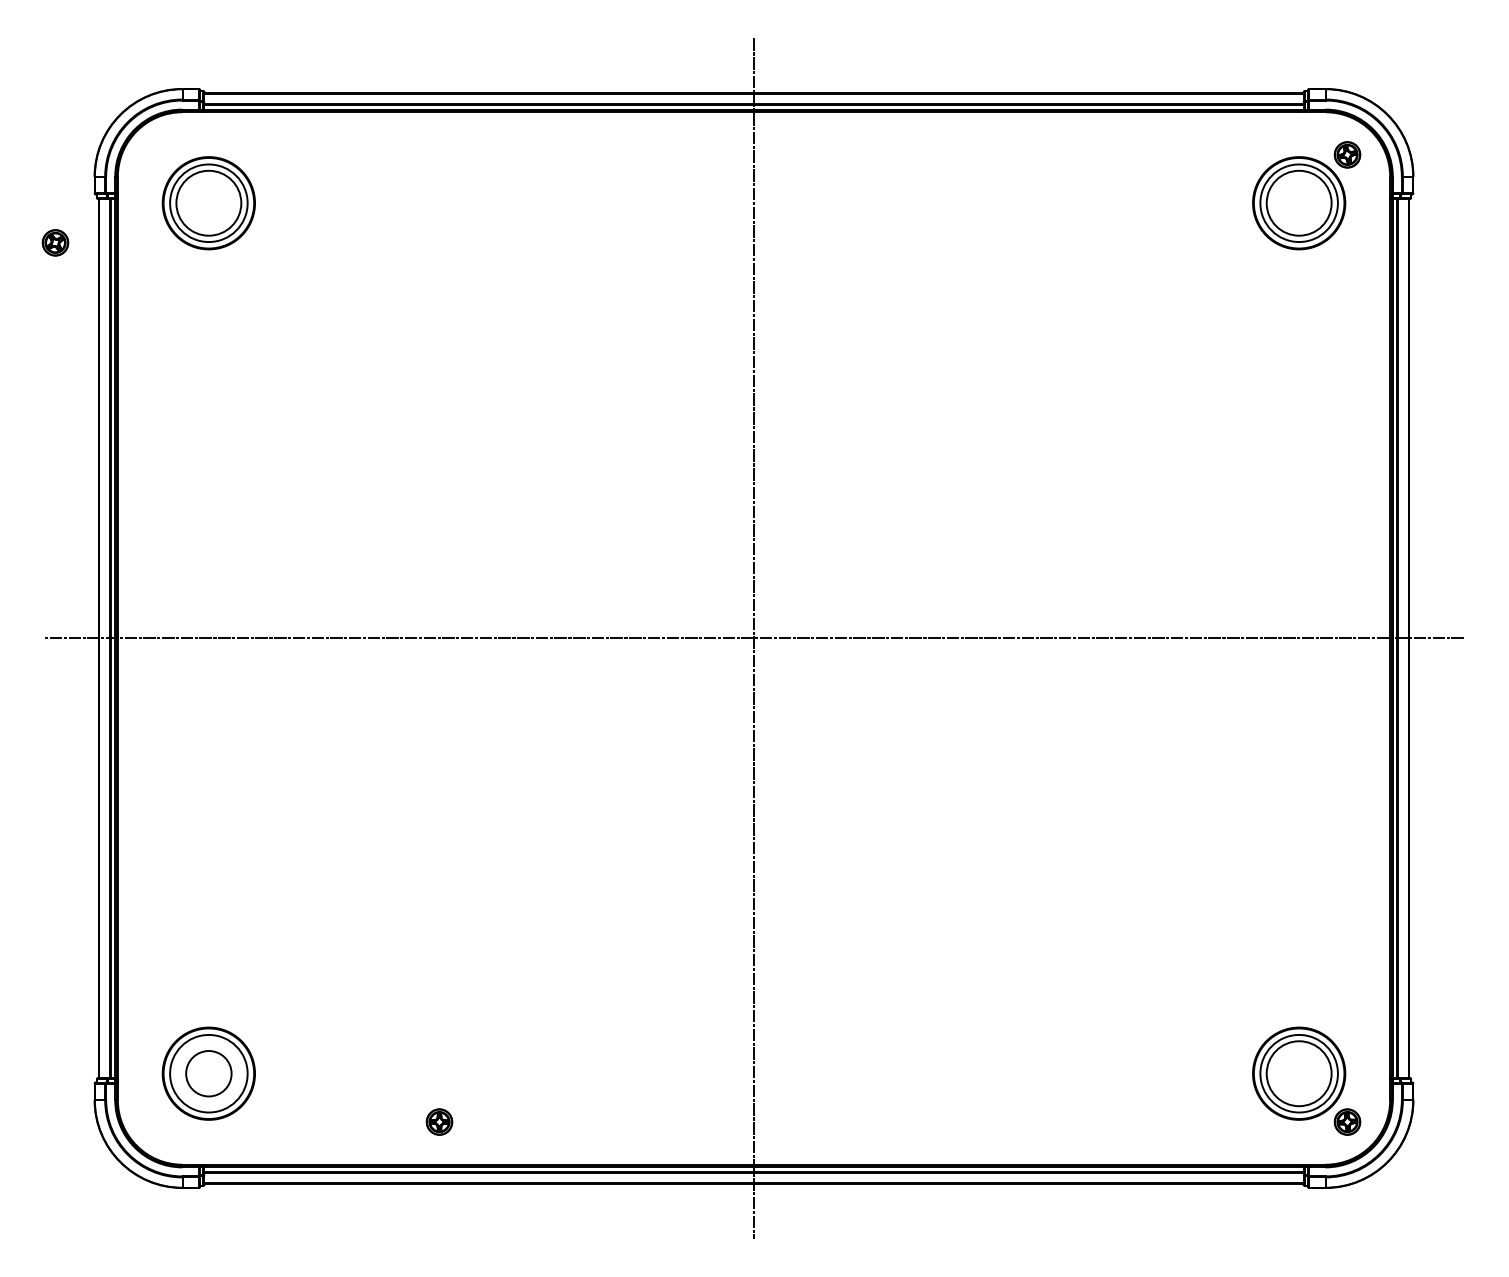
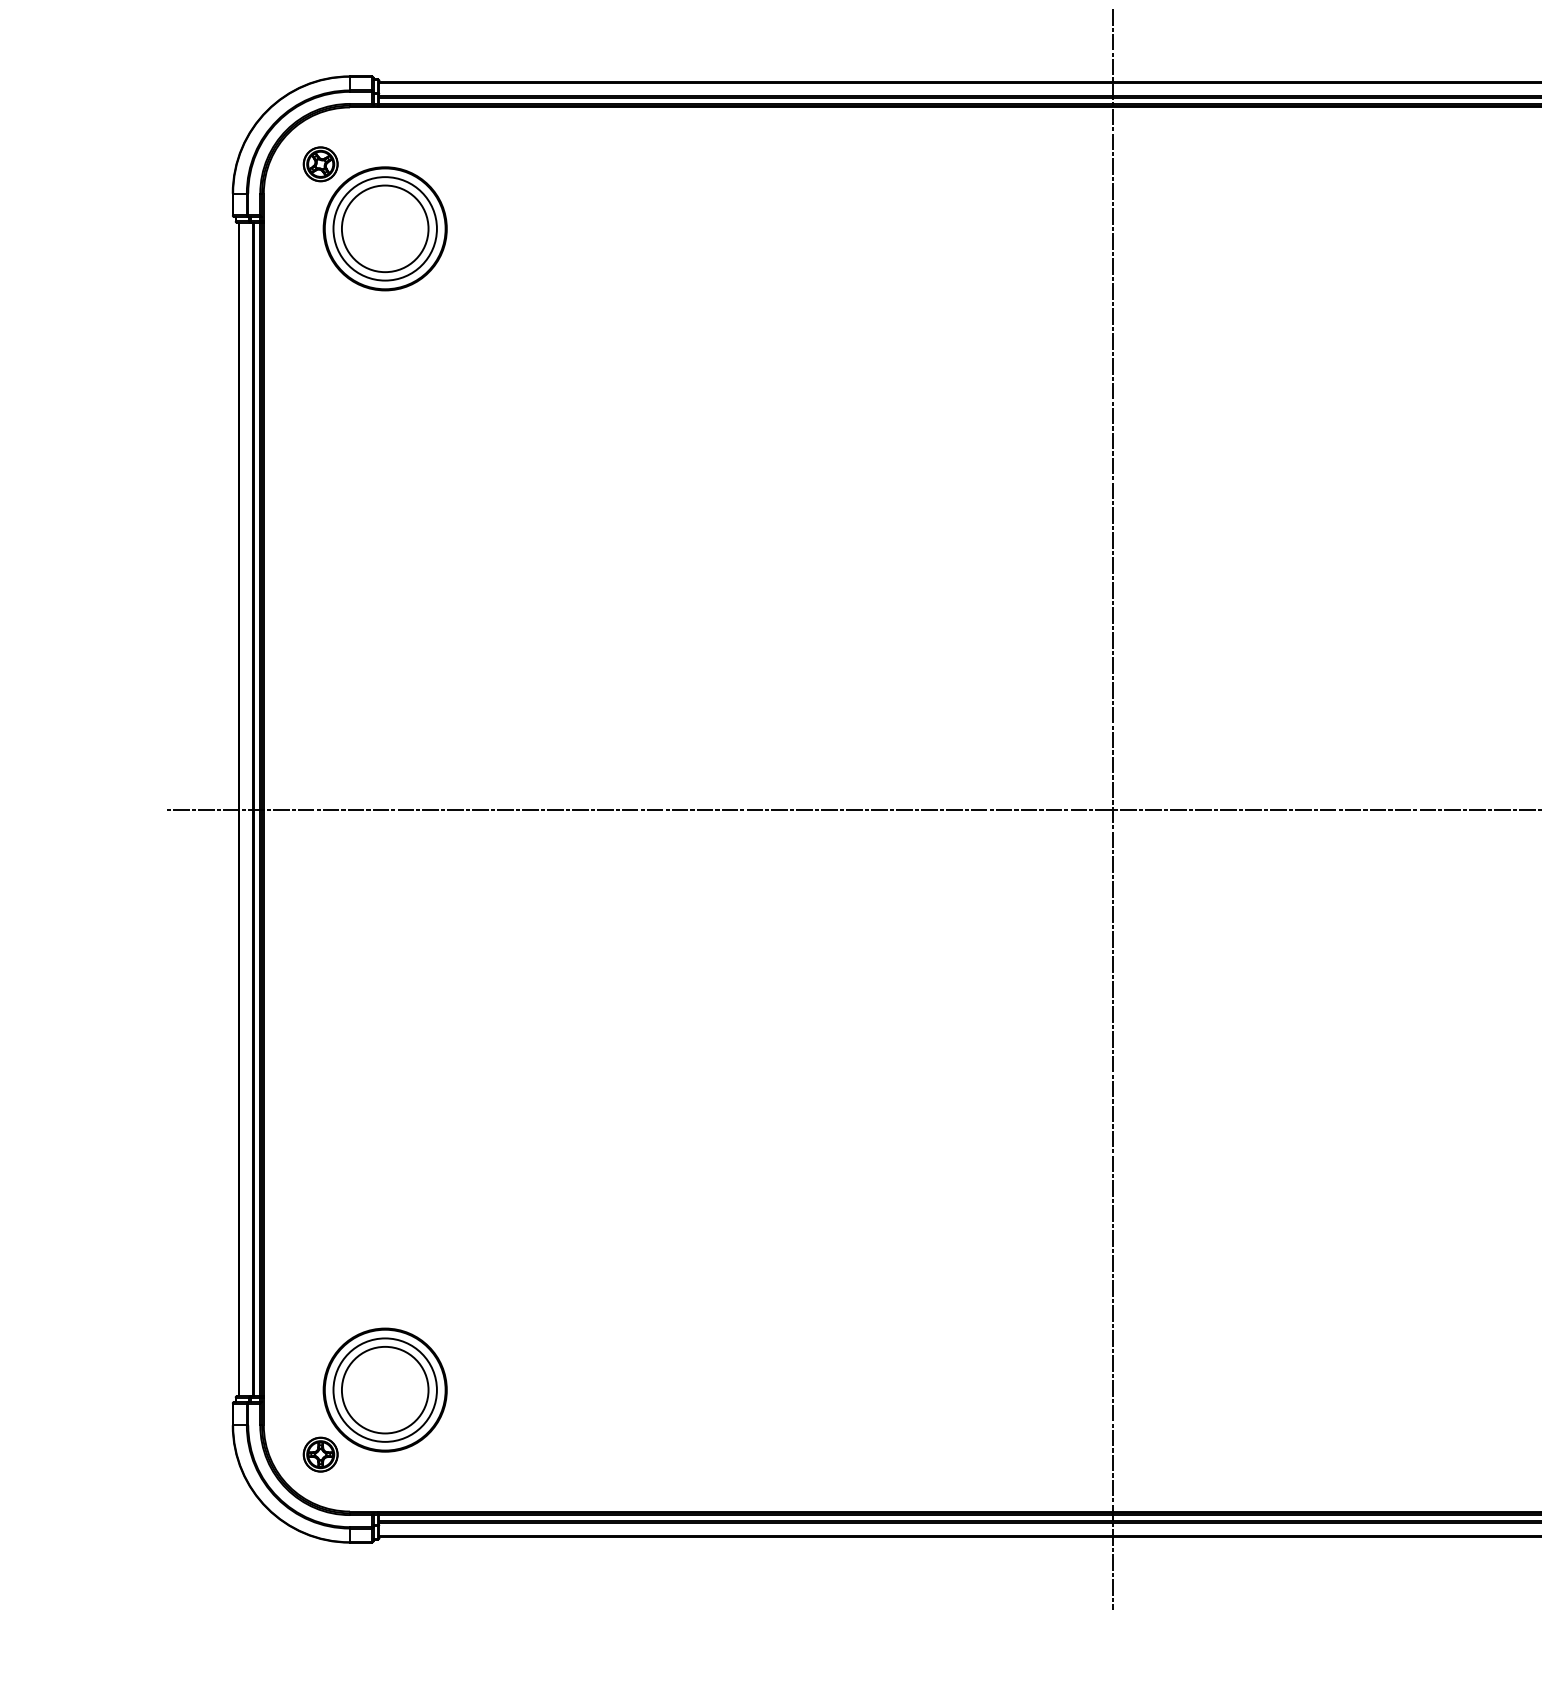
part: (55, 242) -> (320, 163), moved
circle: (208, 1073) -> (384, 1389), size x1.43
part: (439, 1121) -> (320, 1453), moved

